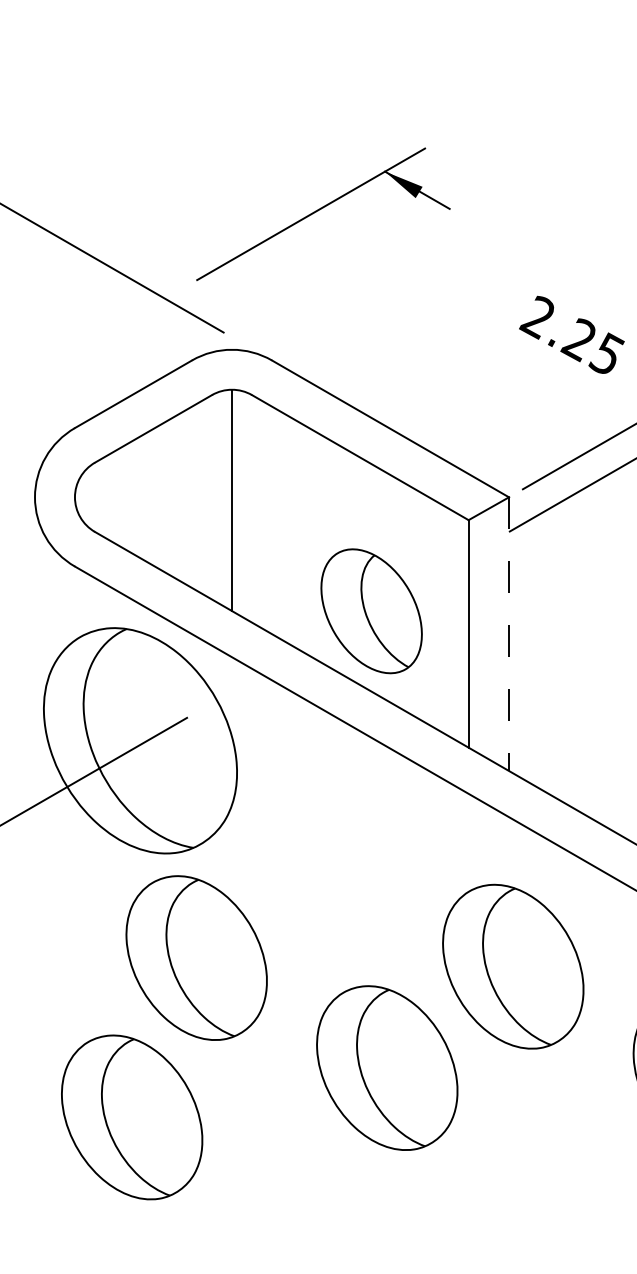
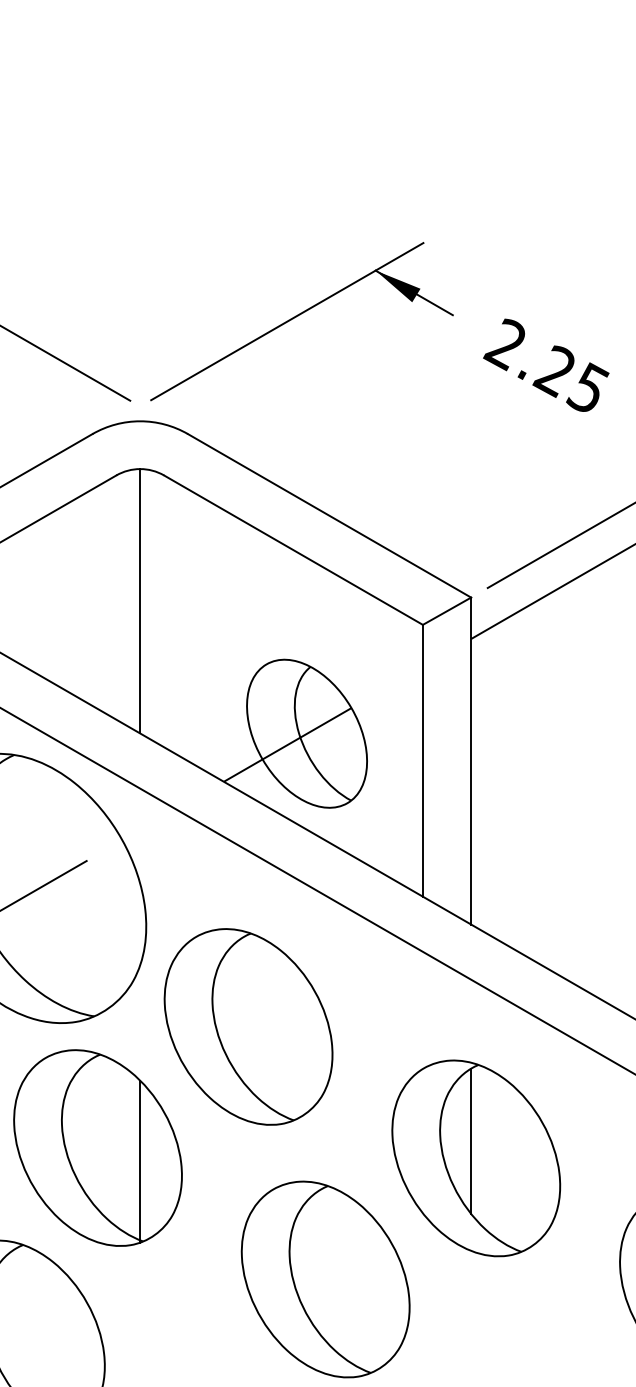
part: (323, 213) -> (302, 320), moved
text: (571, 334) -> (545, 364), moved
line: (355, 620) -> (287, 744), added
line: (509, 634) -> (471, 761), dashed -> solid
part: (322, 856) -> (248, 1026), added
line: (509, 952) -> (471, 1141), added
line: (232, 969) -> (140, 1161), added

